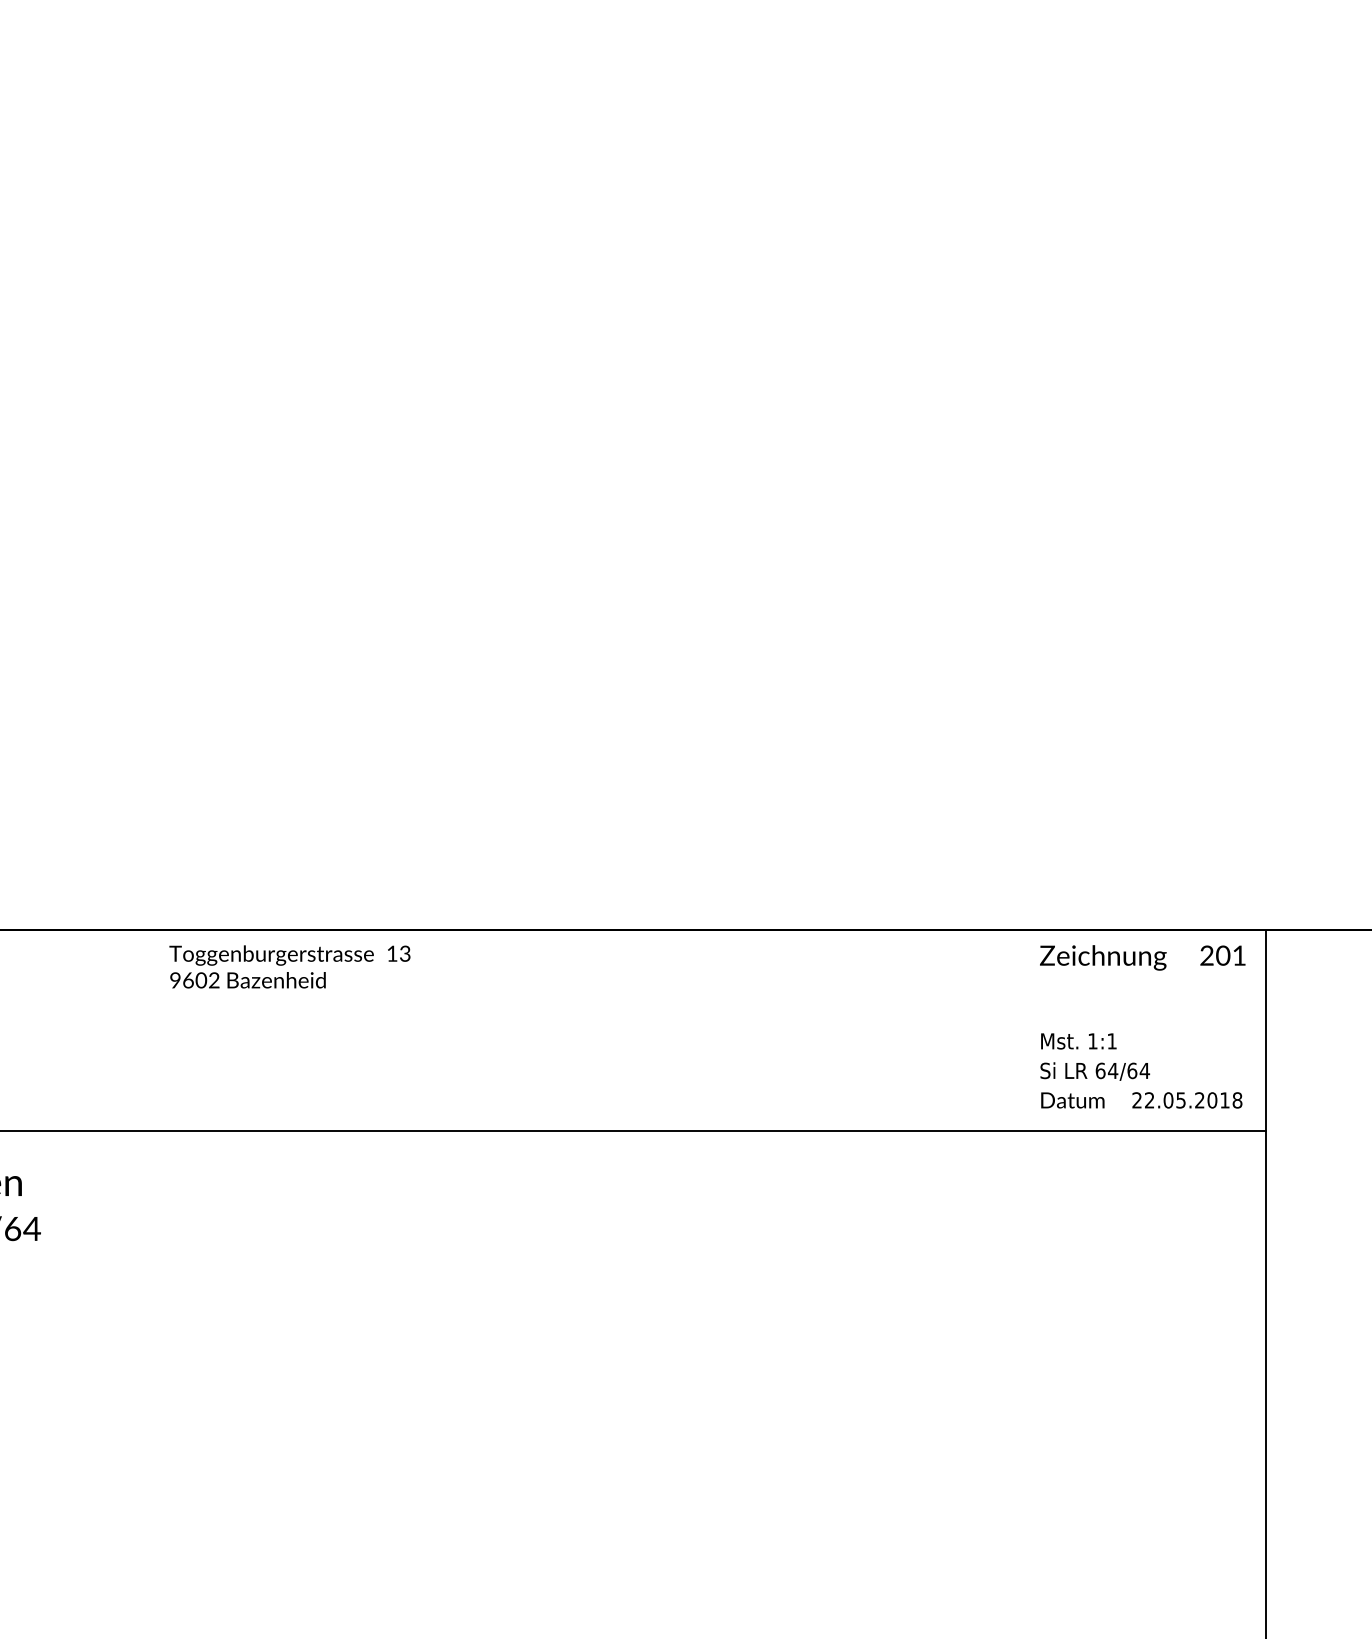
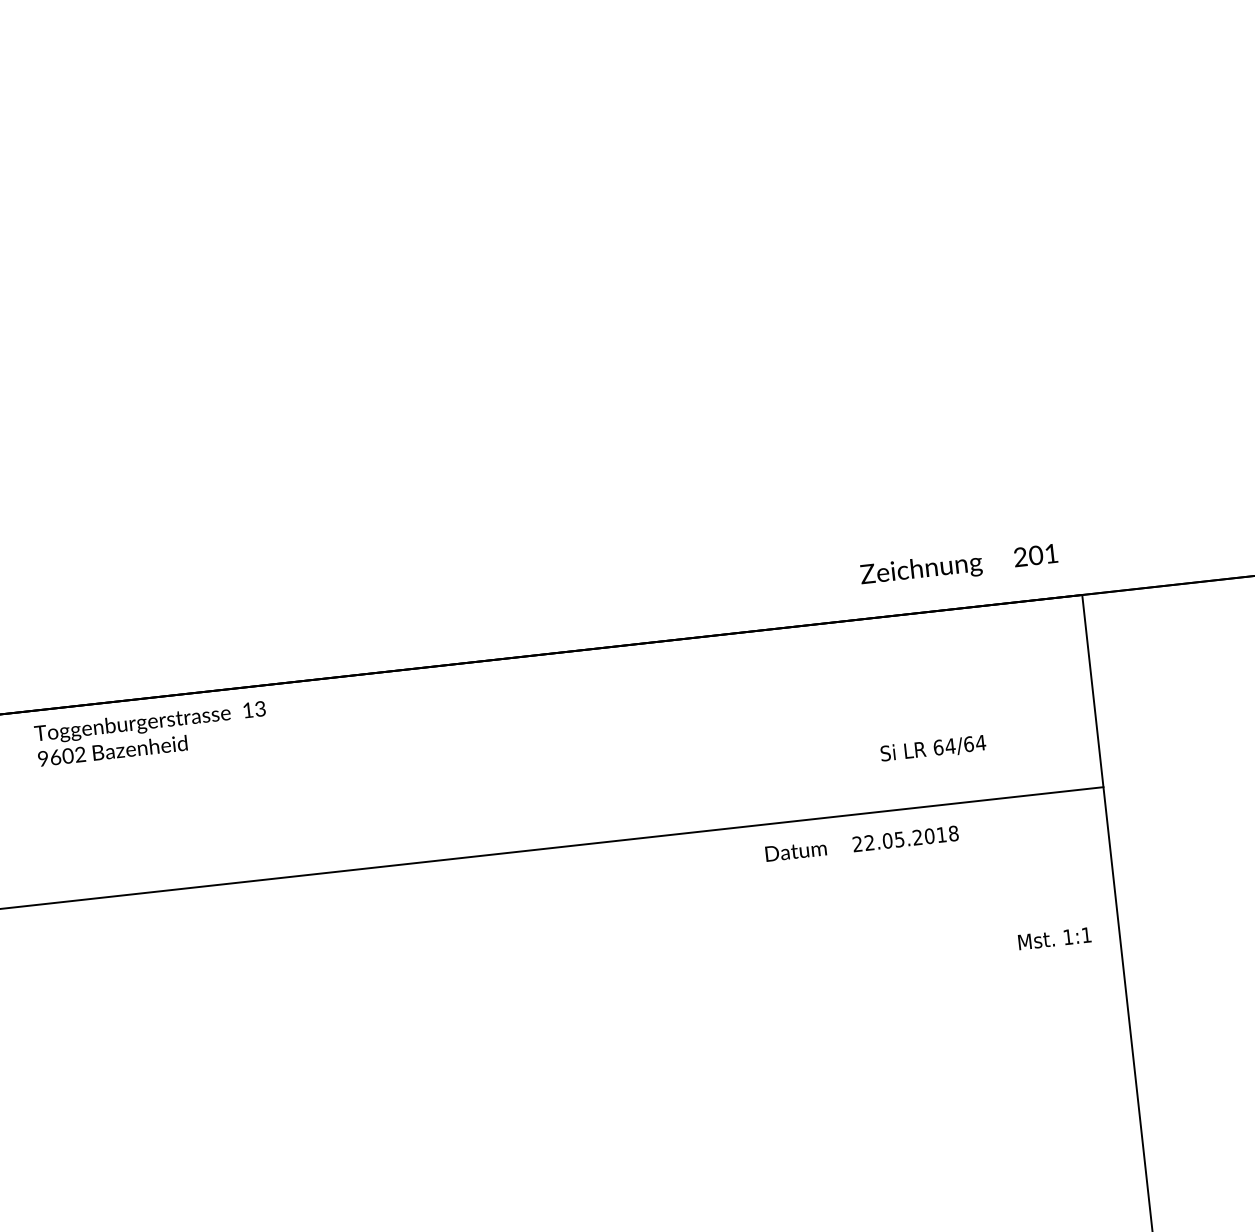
text: (1142, 957) -> (958, 565), moved
text: (1078, 1041) -> (1054, 938), moved
text: (1141, 1100) -> (861, 843), moved

